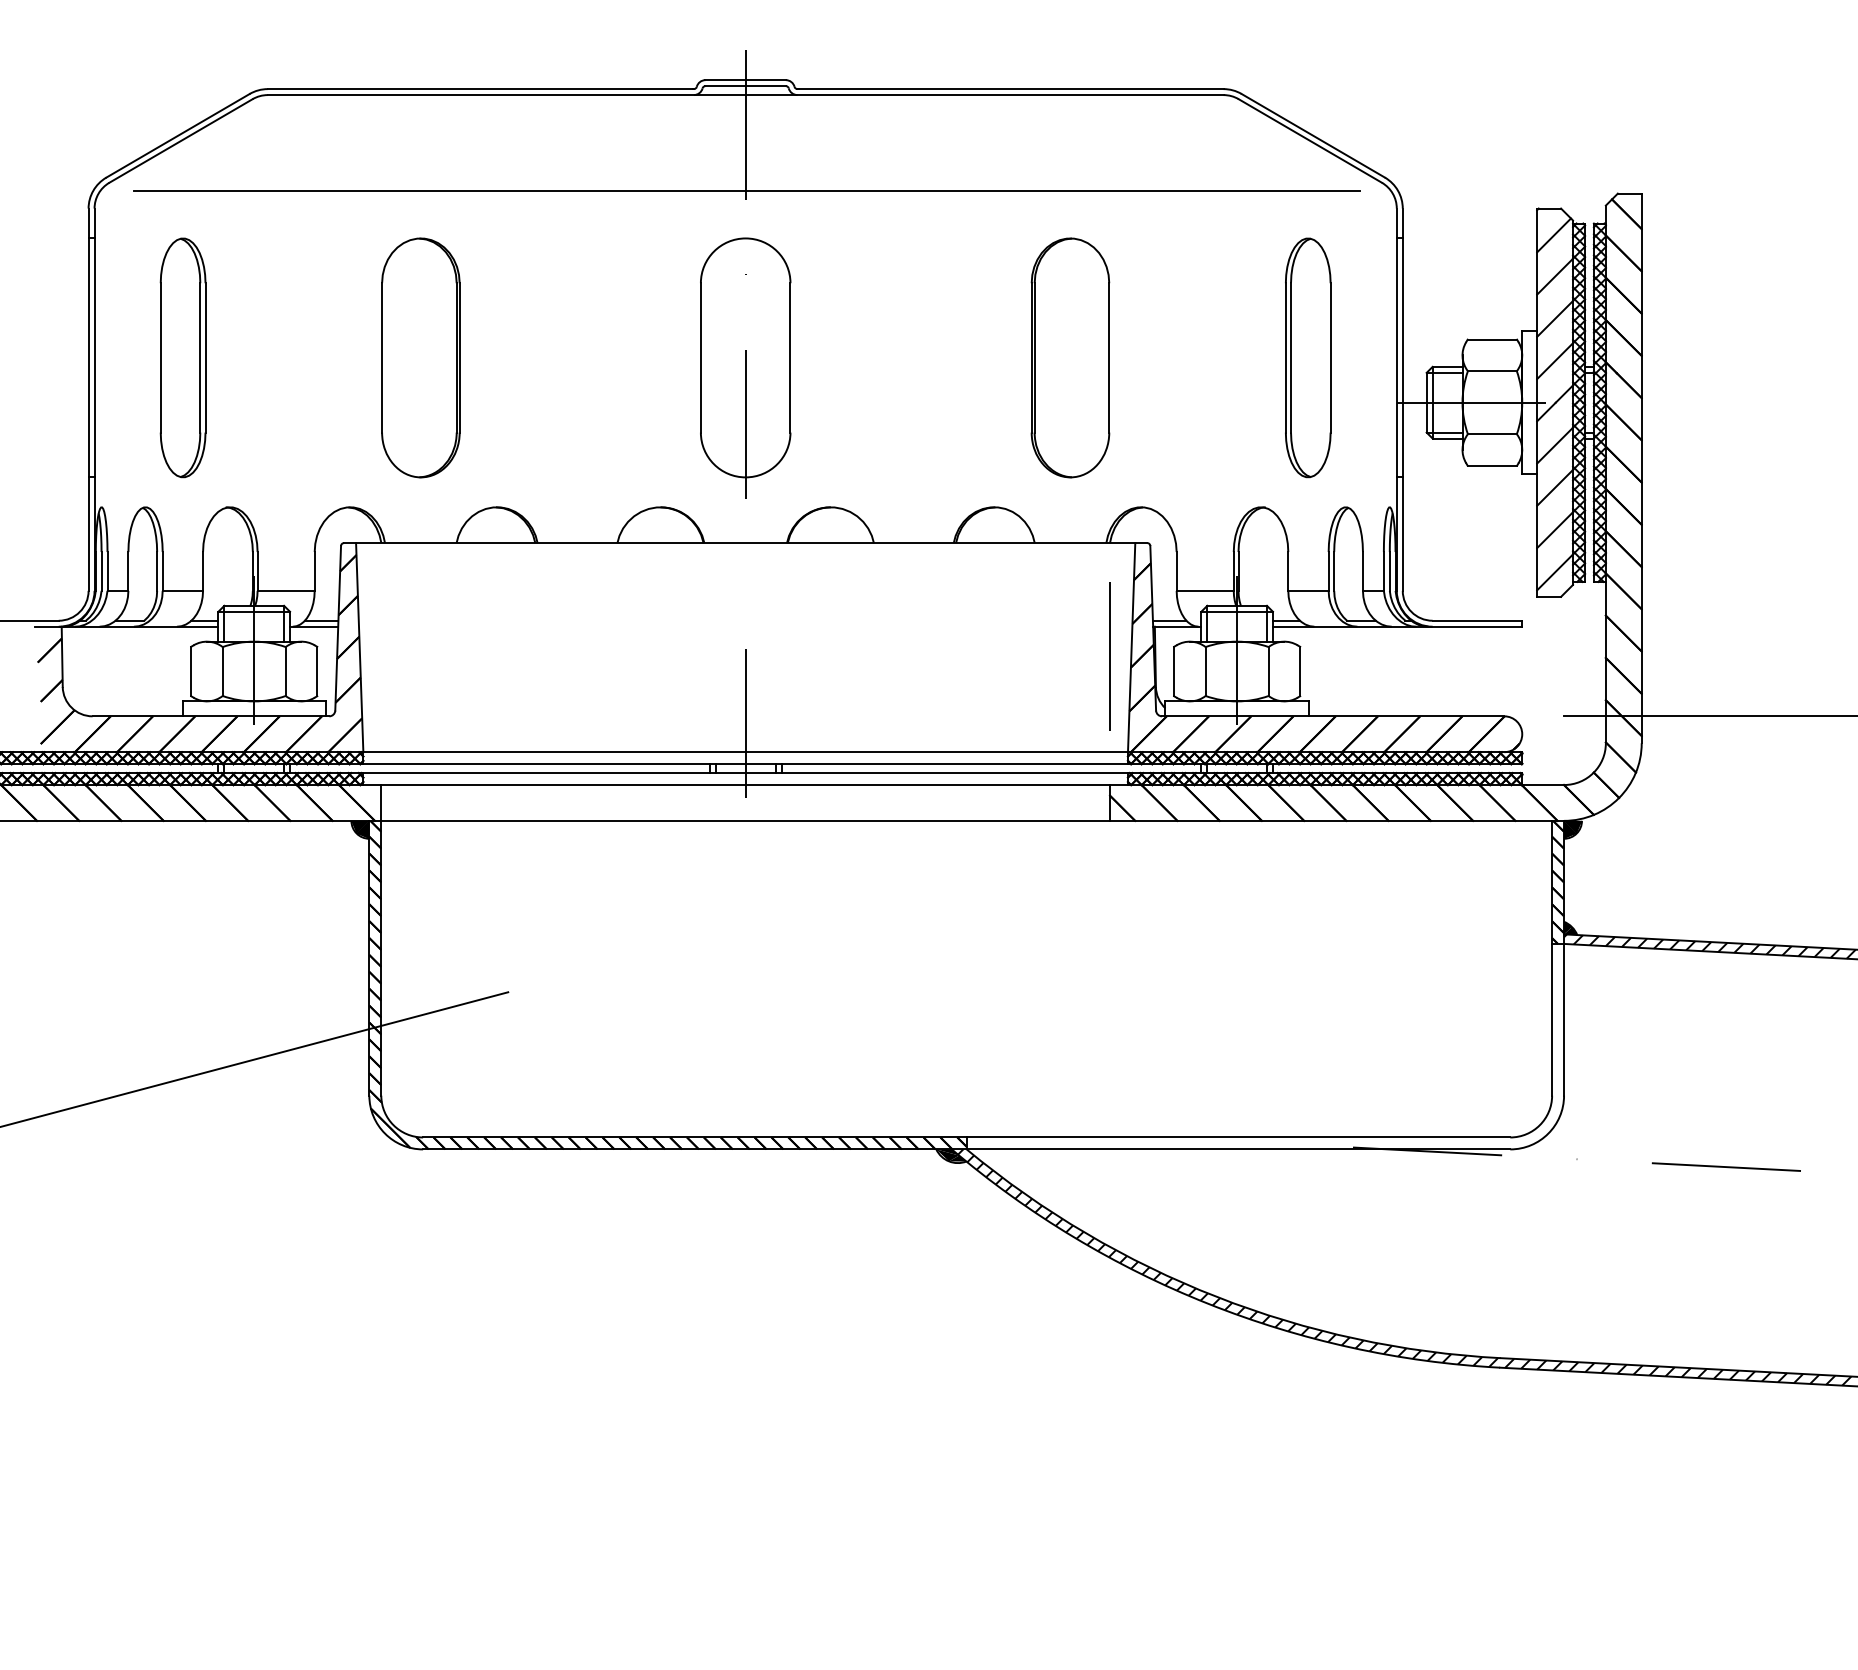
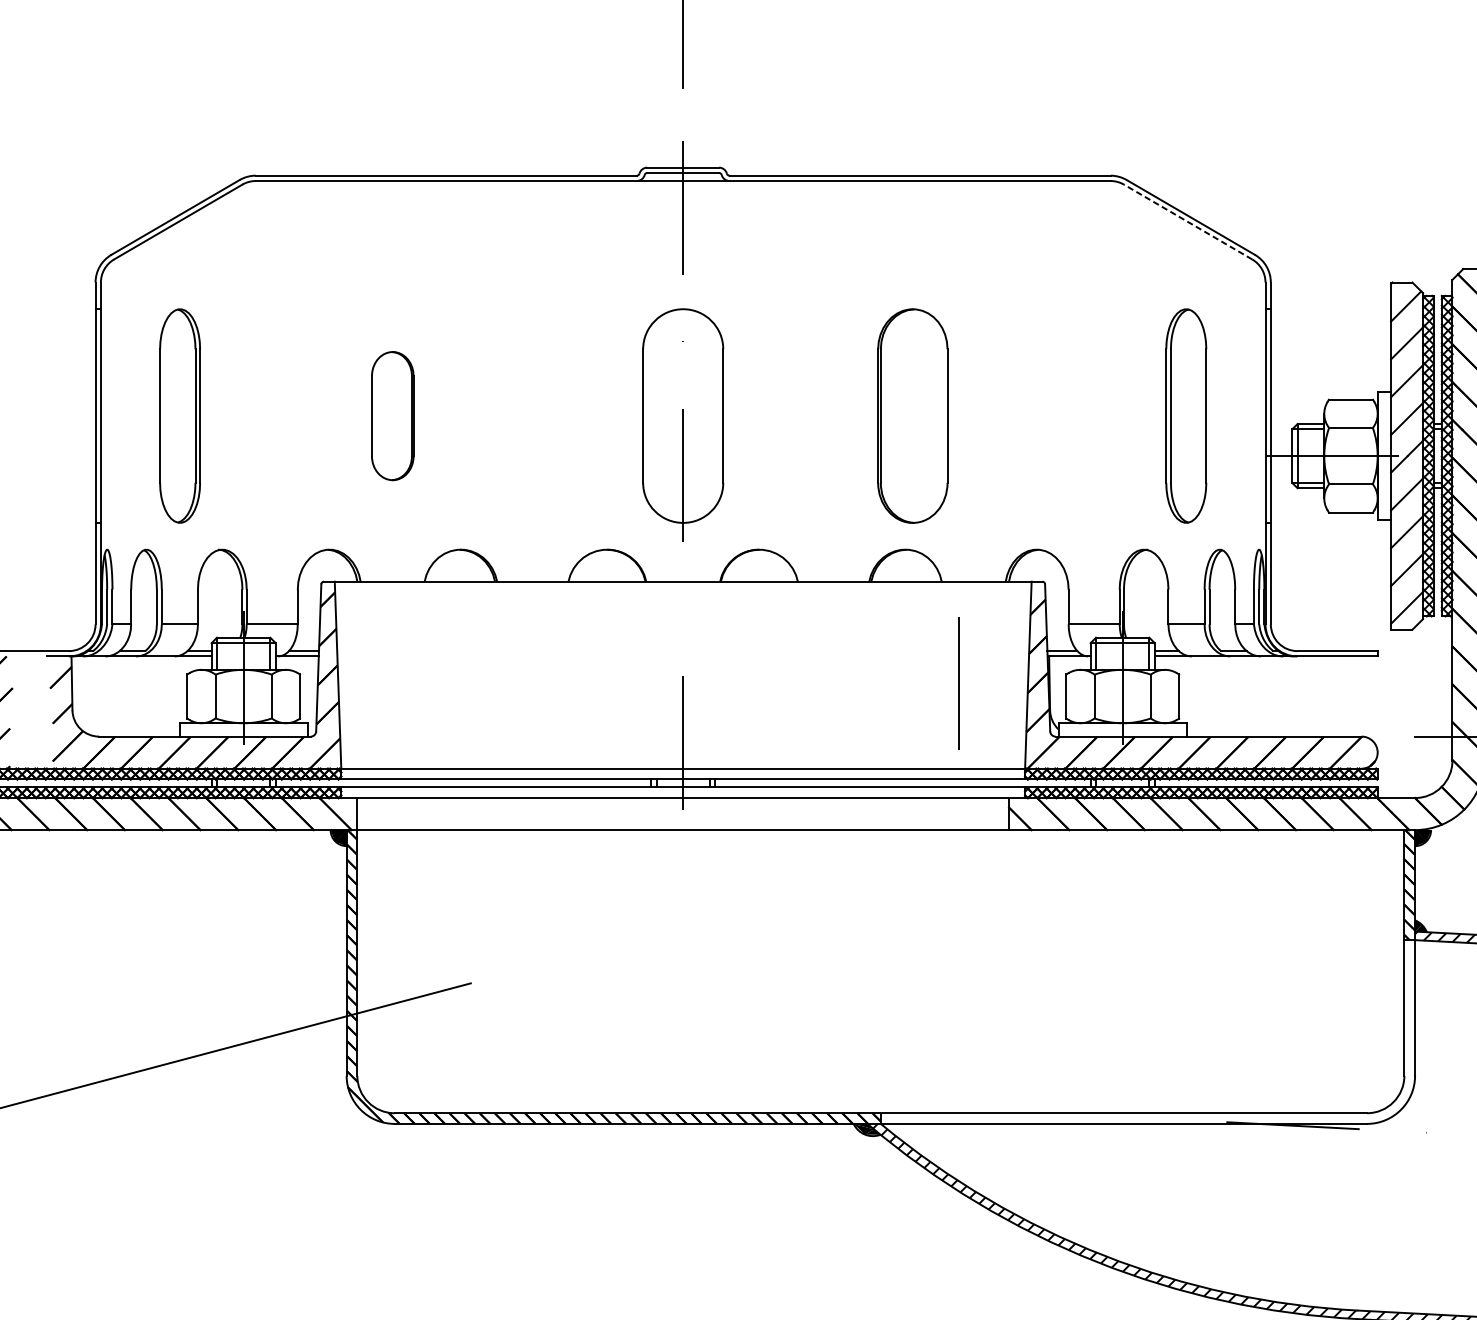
line: (1310, 141) -> (1188, 222), solid -> dashed
line: (746, 190) -> (683, 266), removed
part: (420, 357) -> (392, 415), size x0.6
part: (1070, 357) -> (912, 415), moved
line: (1109, 656) -> (958, 683), moved

